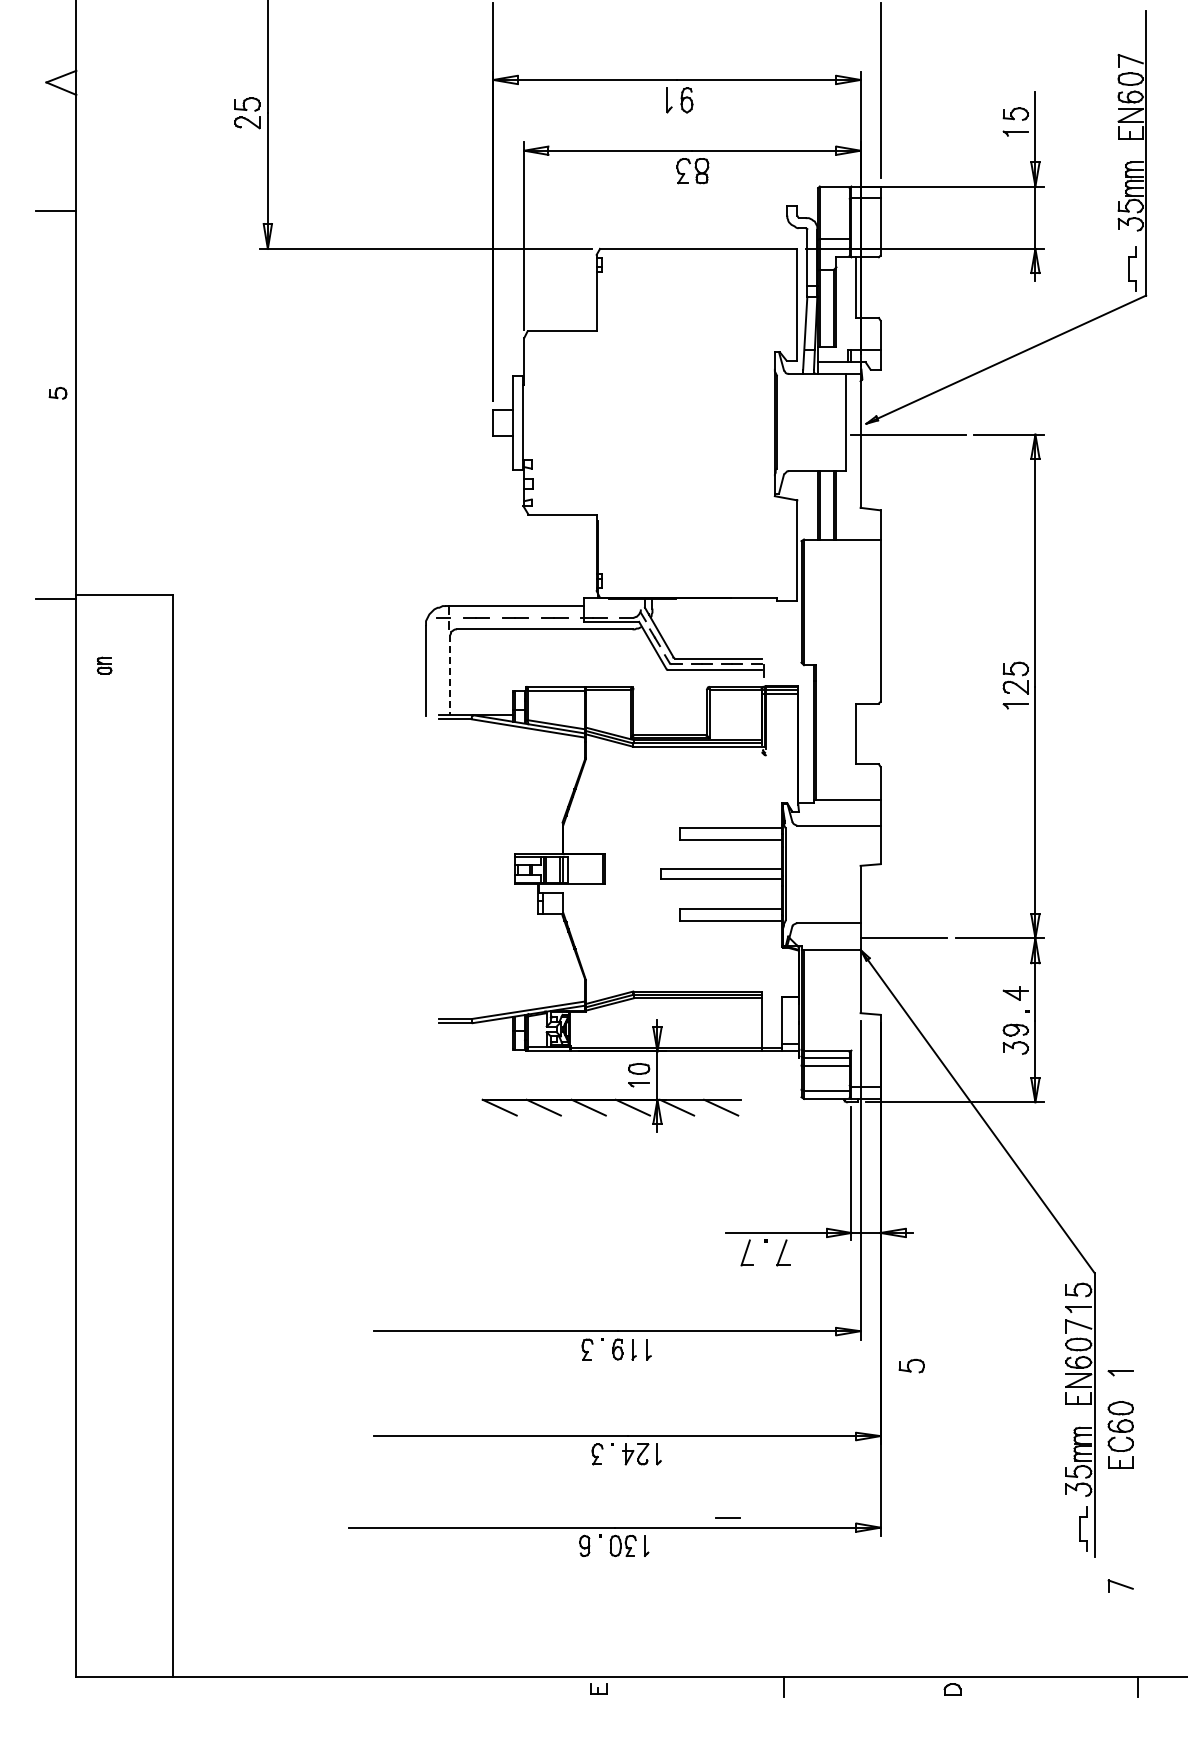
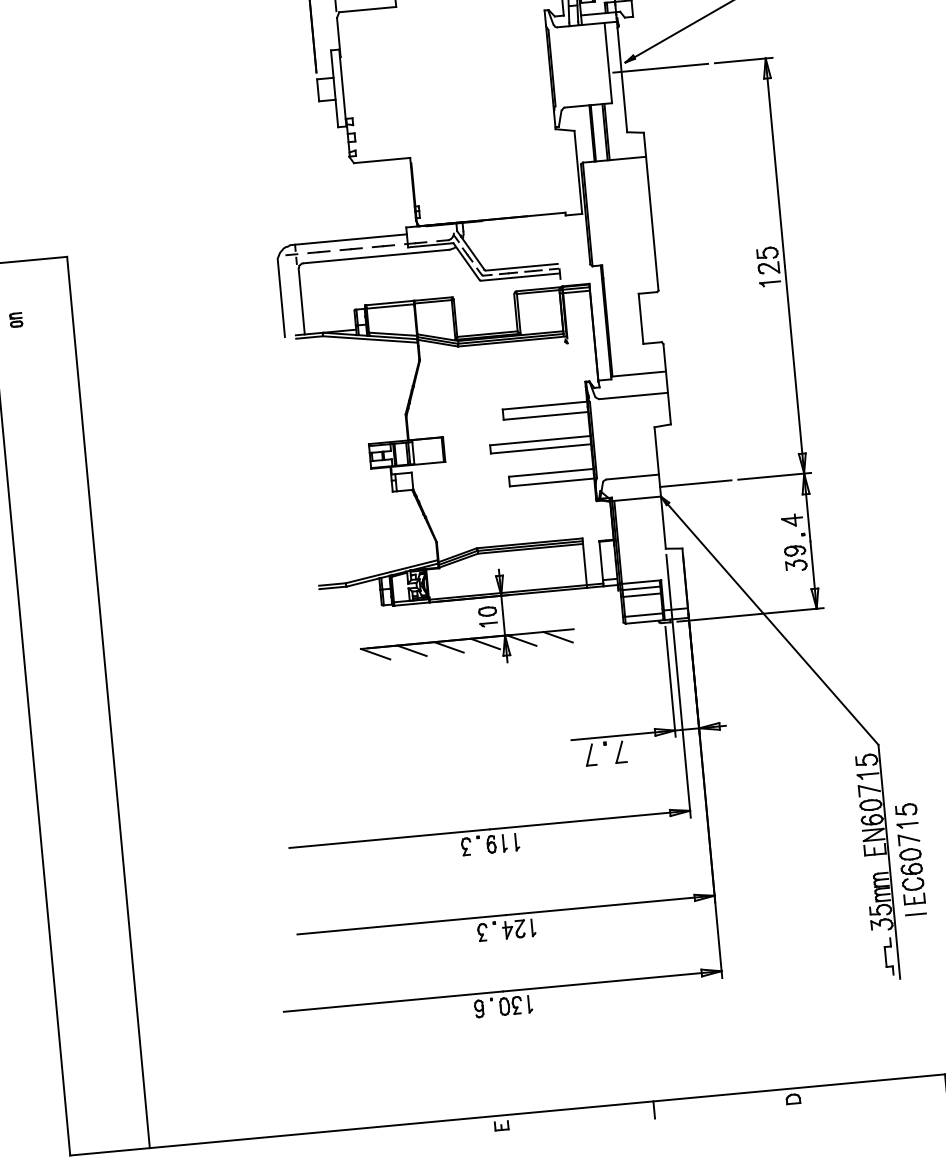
line: (450, 675) -> (302, 301), dashed -> solid
part: (911, 1365) -> (906, 809), moved
line: (727, 1517) -> (915, 913), moved
part: (1120, 1585) -> (908, 838), moved

